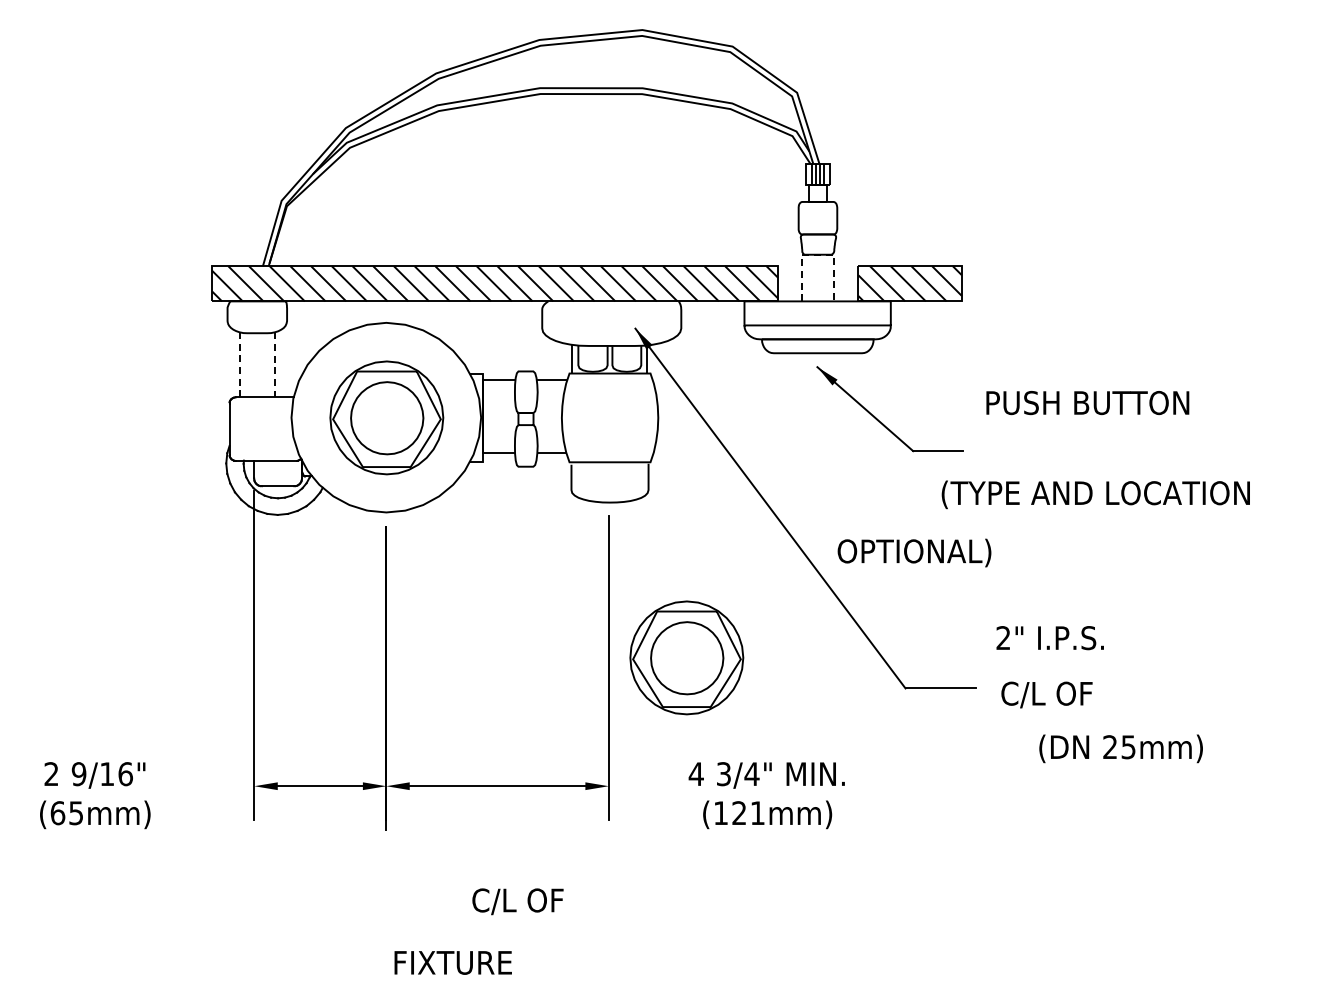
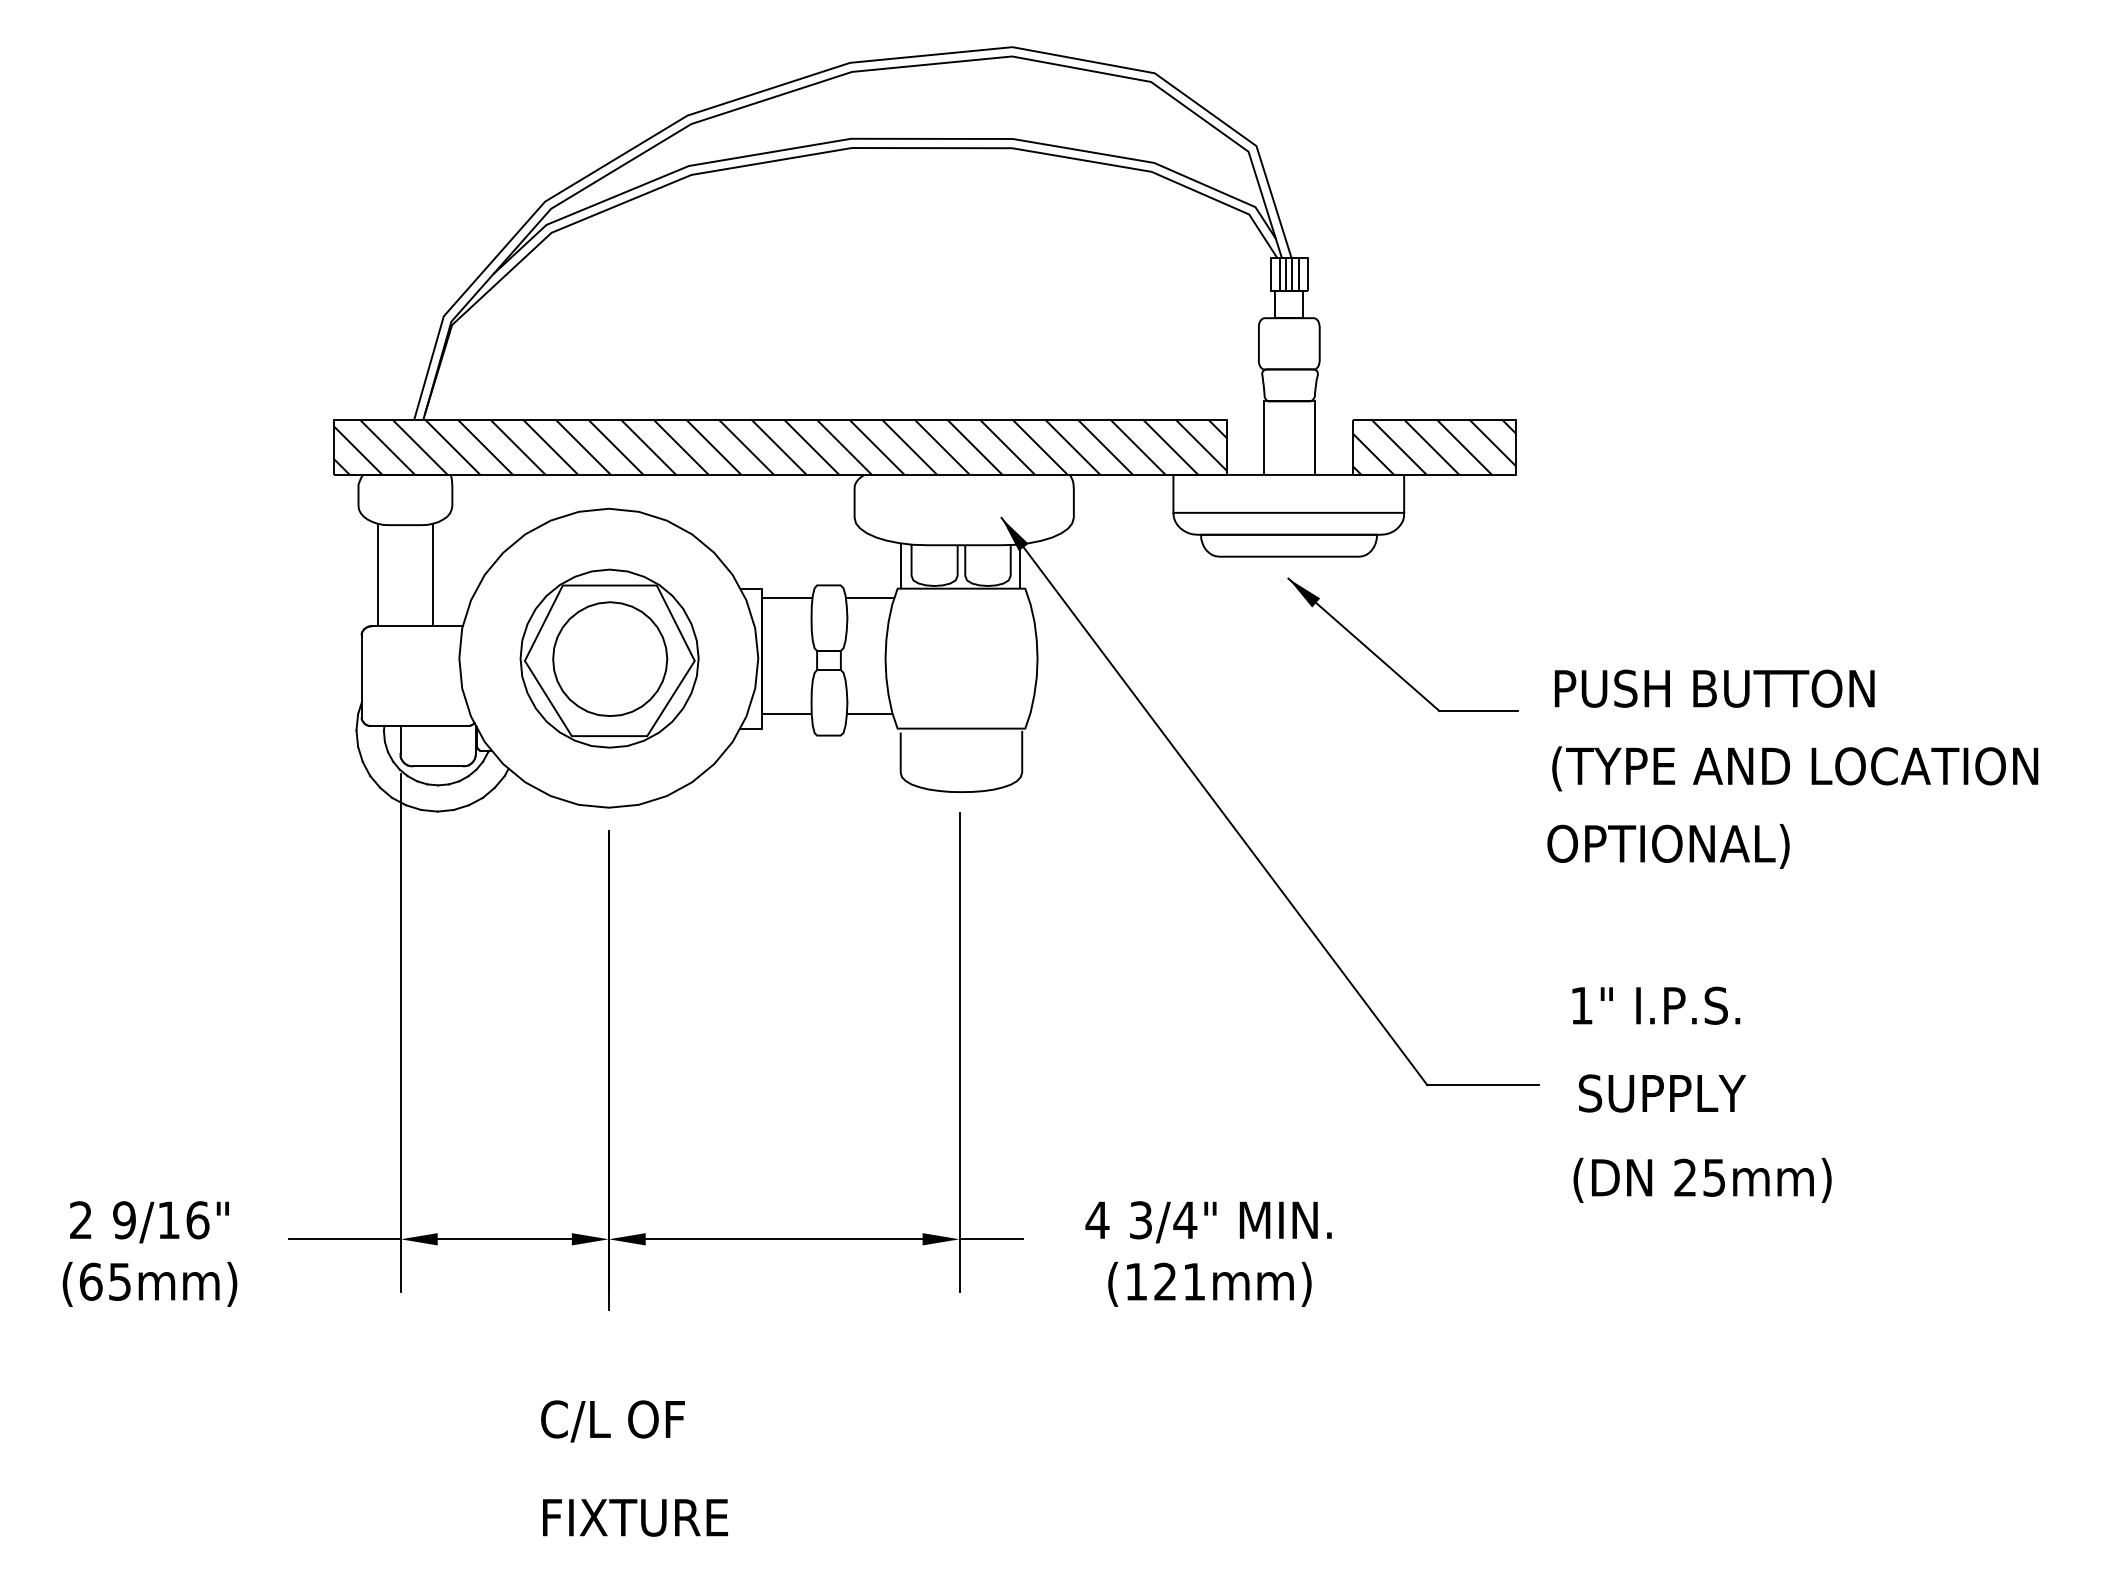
line: (818, 254) -> (1290, 401), dashed -> solid
line: (240, 364) -> (378, 574), dashed -> solid
line: (274, 364) -> (432, 574), dashed -> solid
text: (1087, 403) -> (1714, 689), moved
text: (1095, 494) -> (1794, 768), moved
text: (914, 552) -> (1668, 845), moved
text: (1003, 637) -> (1581, 1004), 2" -> 1"
part: (686, 657) -> (1082, 1036), removed
text: (1054, 694) -> (1662, 1094), C/L OF -> SUPPLY
text: (1120, 748) -> (1701, 1179), moved
line: (218, 786) -> (344, 1239), added
line: (628, 786) -> (990, 1239), added
text: (517, 901) -> (612, 1421), moved
text: (452, 962) -> (634, 1517), moved

